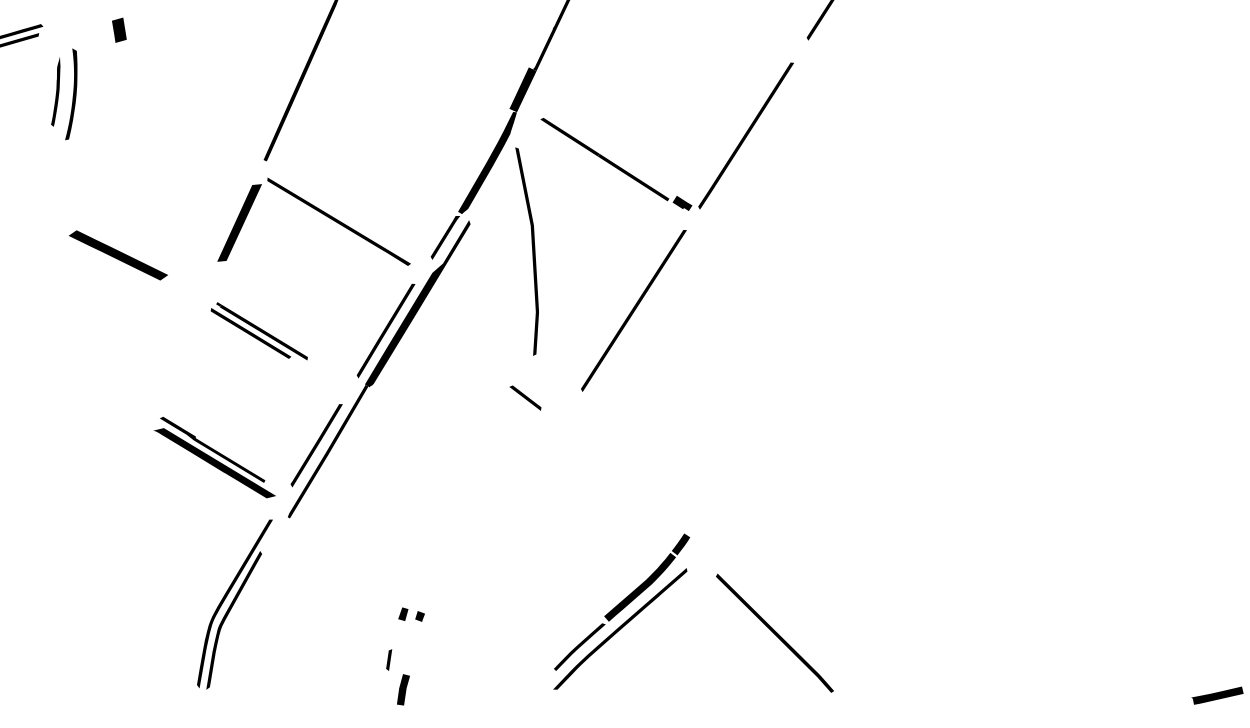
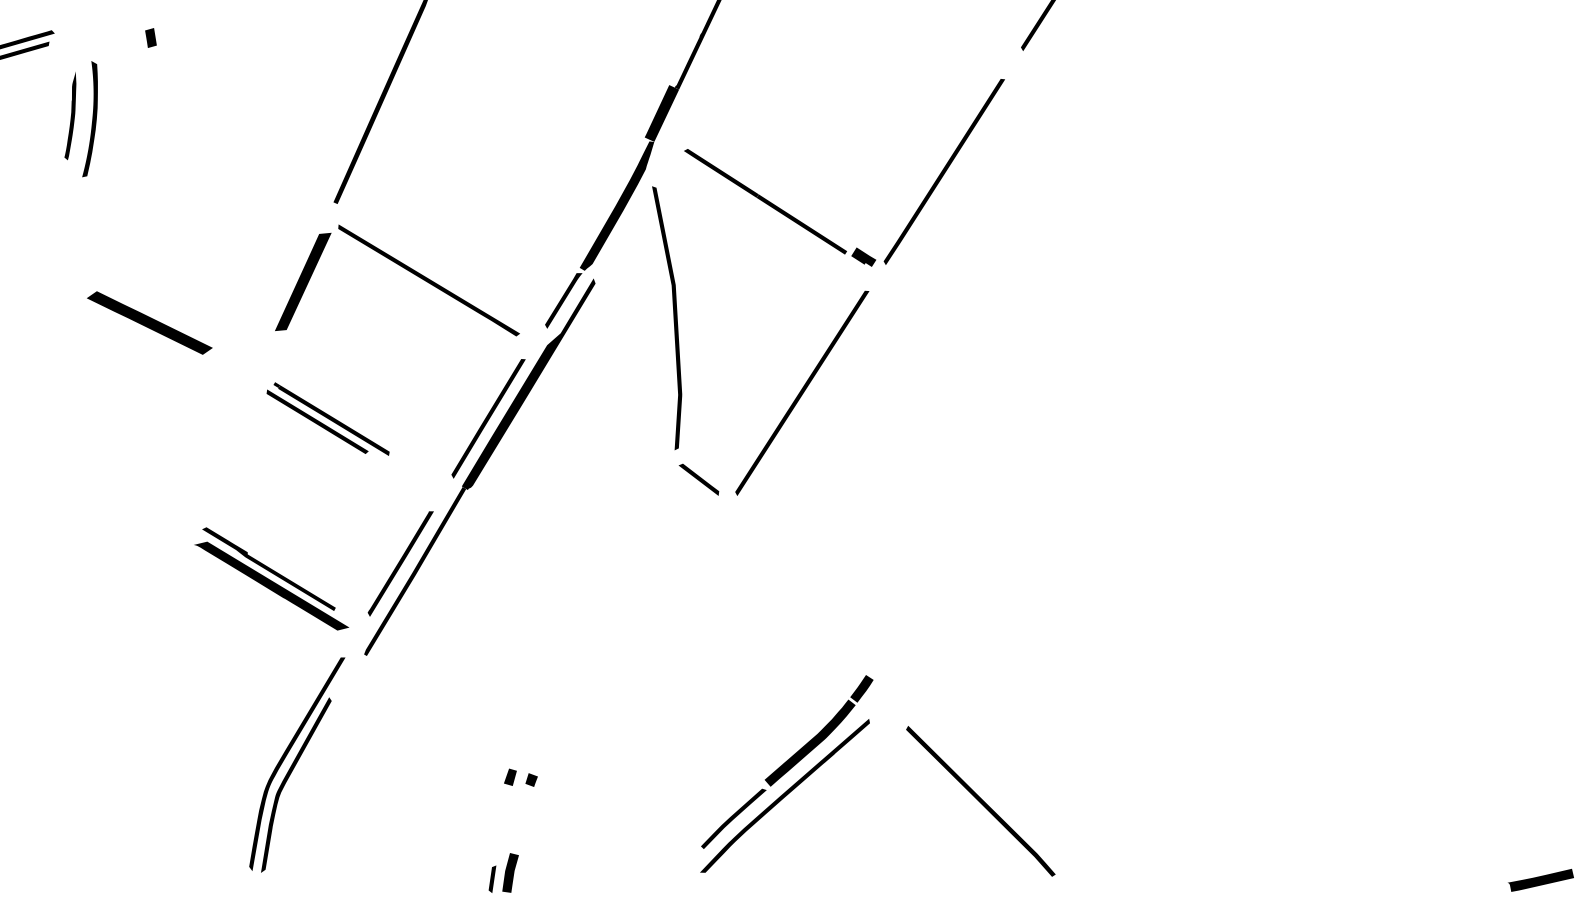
part: (119, 29) -> (150, 37), size x0.62
part: (525, 397) -> (698, 479), moved
part: (389, 659) -> (492, 878), moved

